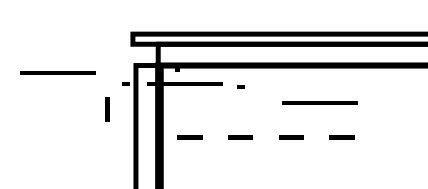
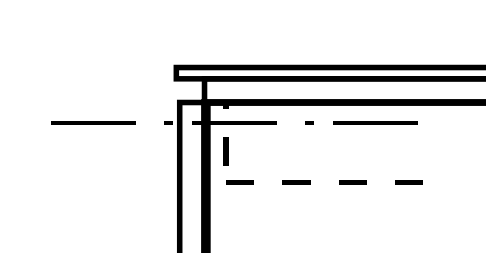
line: (57, 72) -> (93, 122), moved
line: (240, 87) -> (309, 122), moved
line: (319, 102) -> (375, 122), moved
line: (107, 109) -> (225, 151), moved

